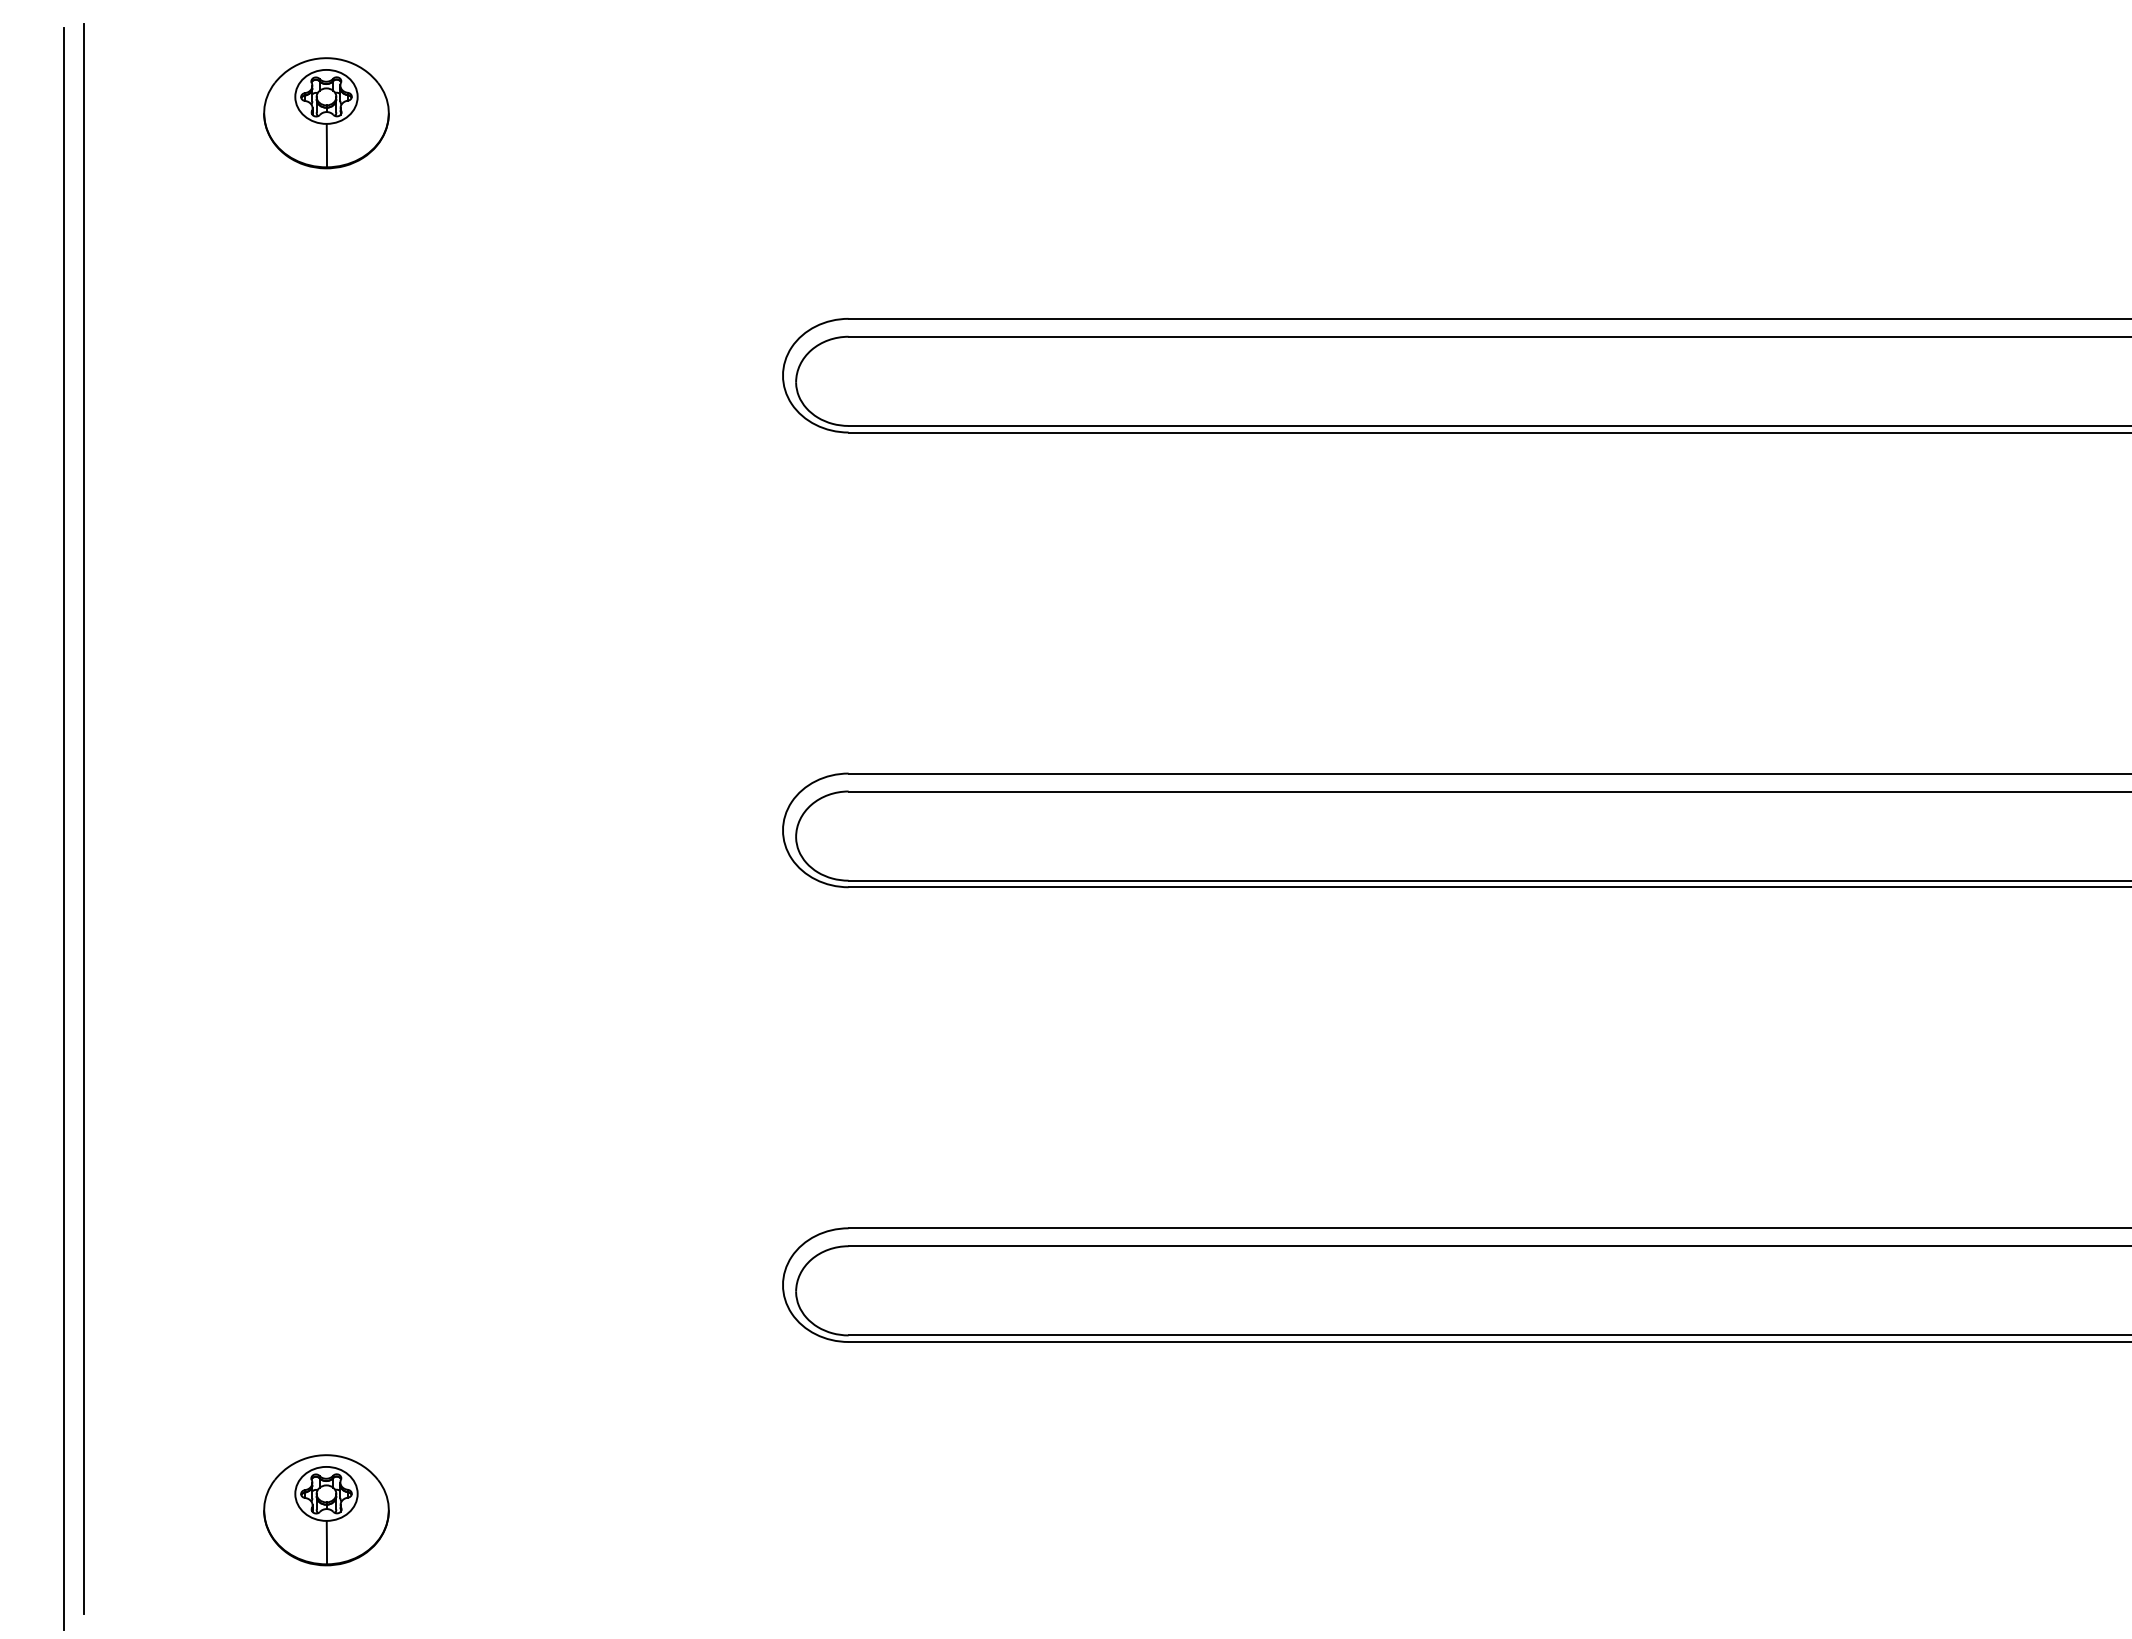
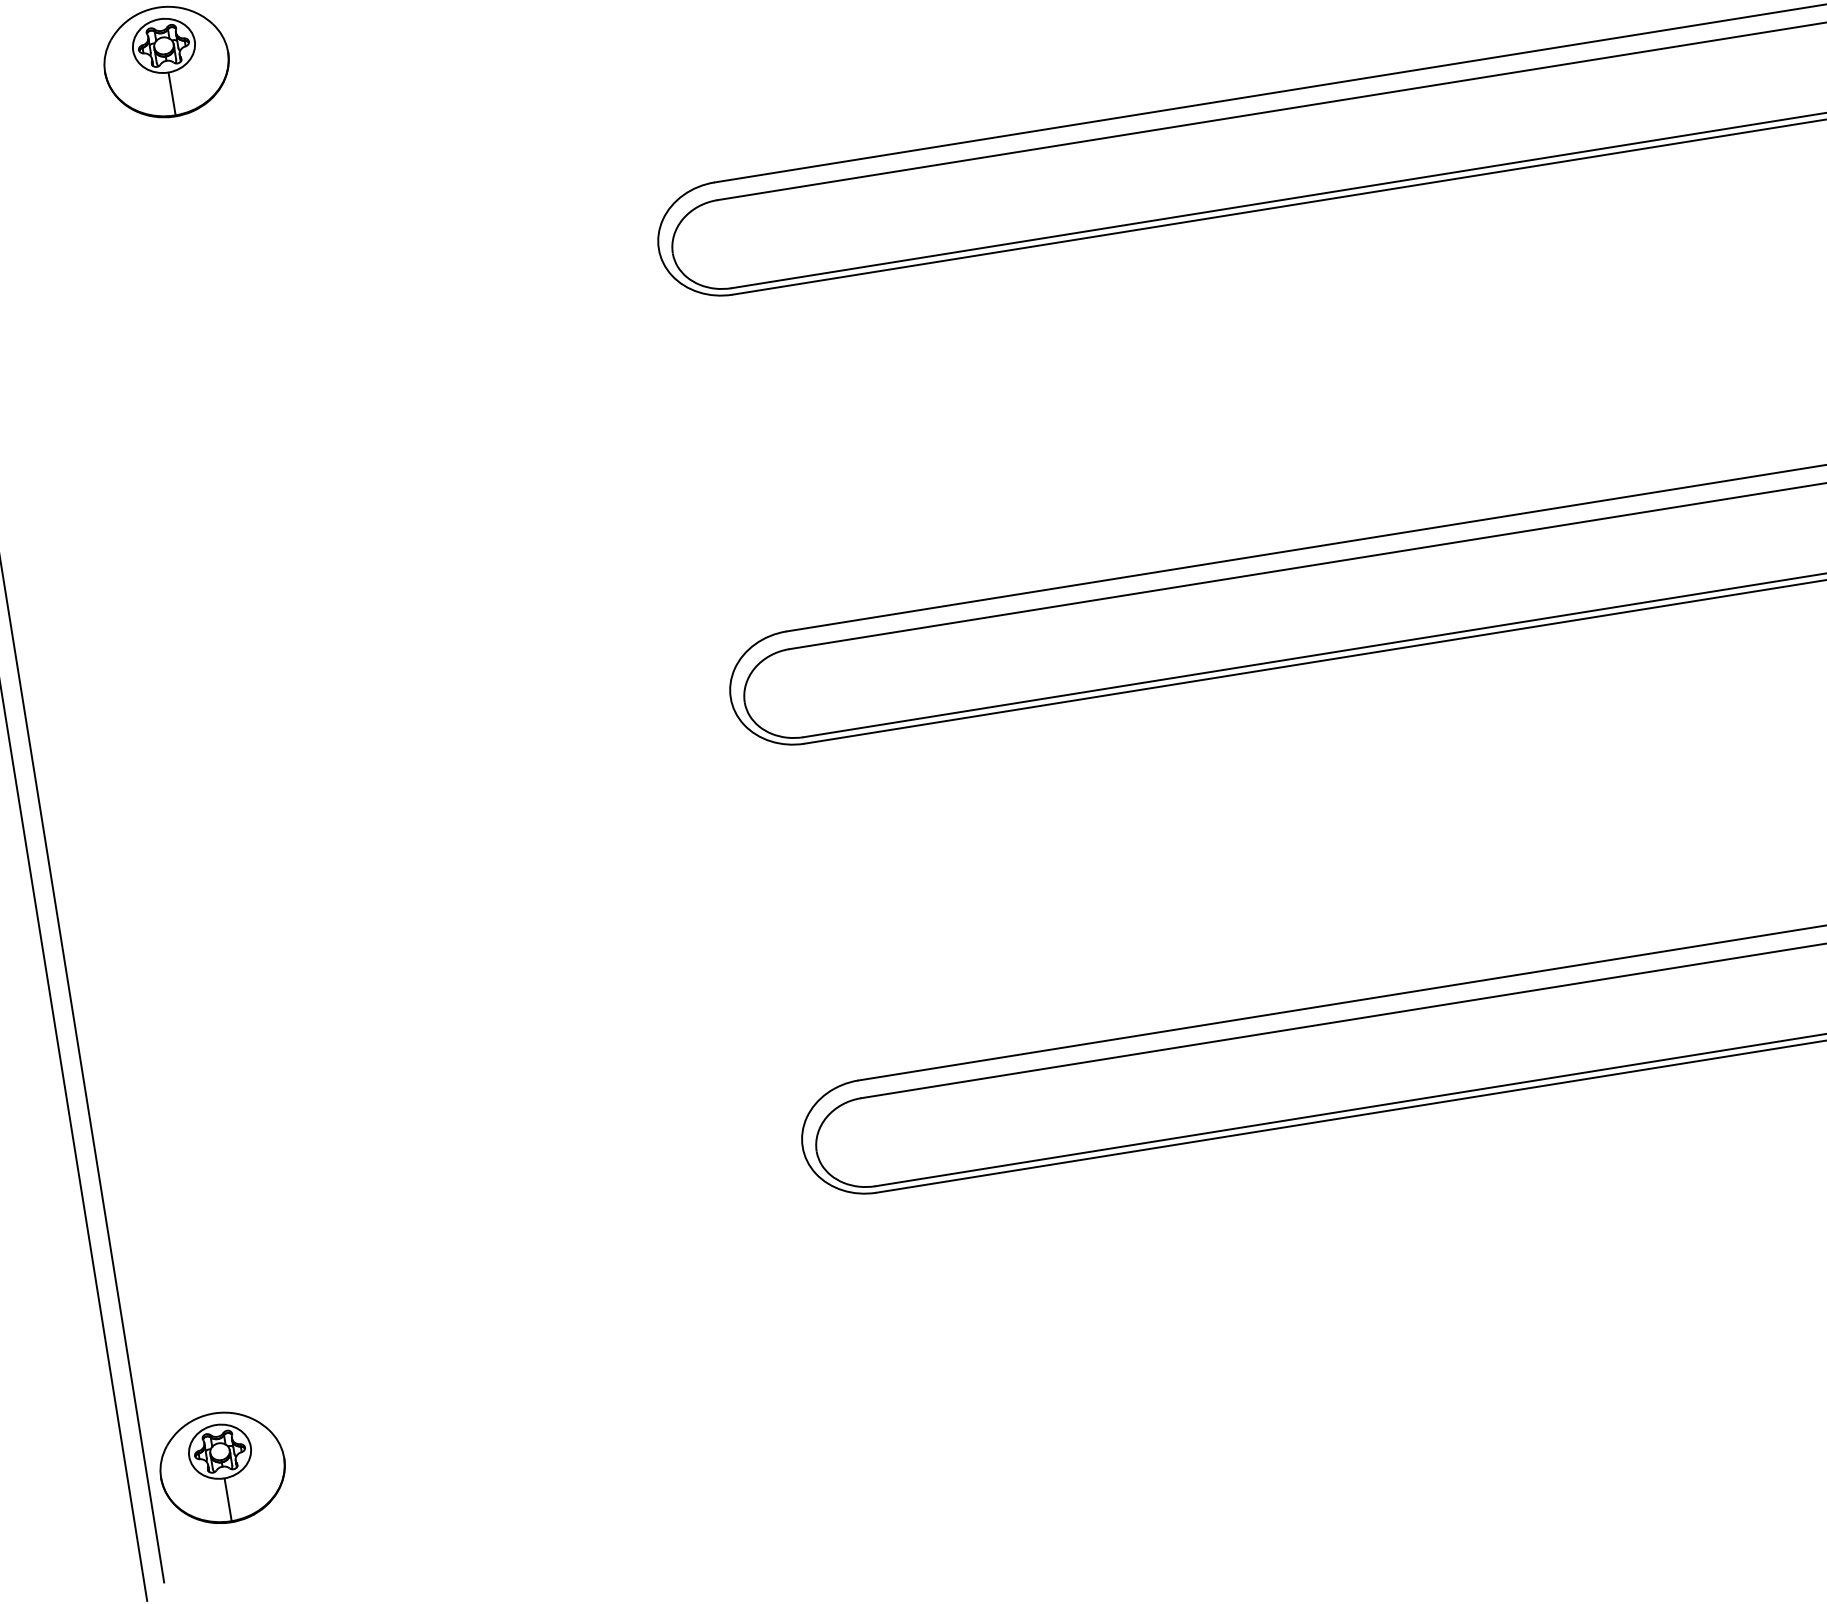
part: (326, 1510) -> (222, 1468), moved

